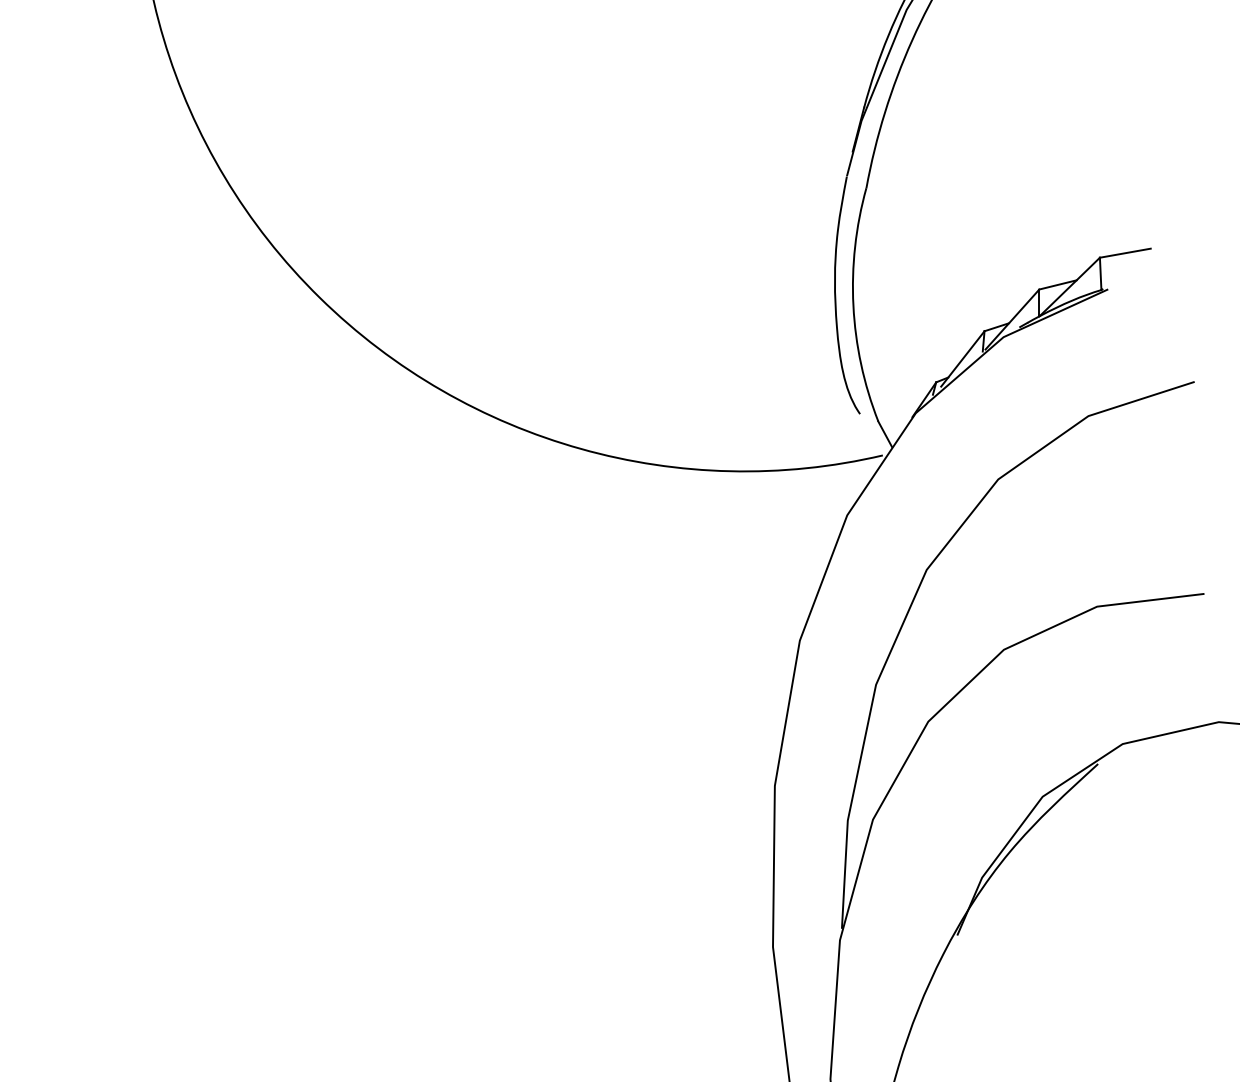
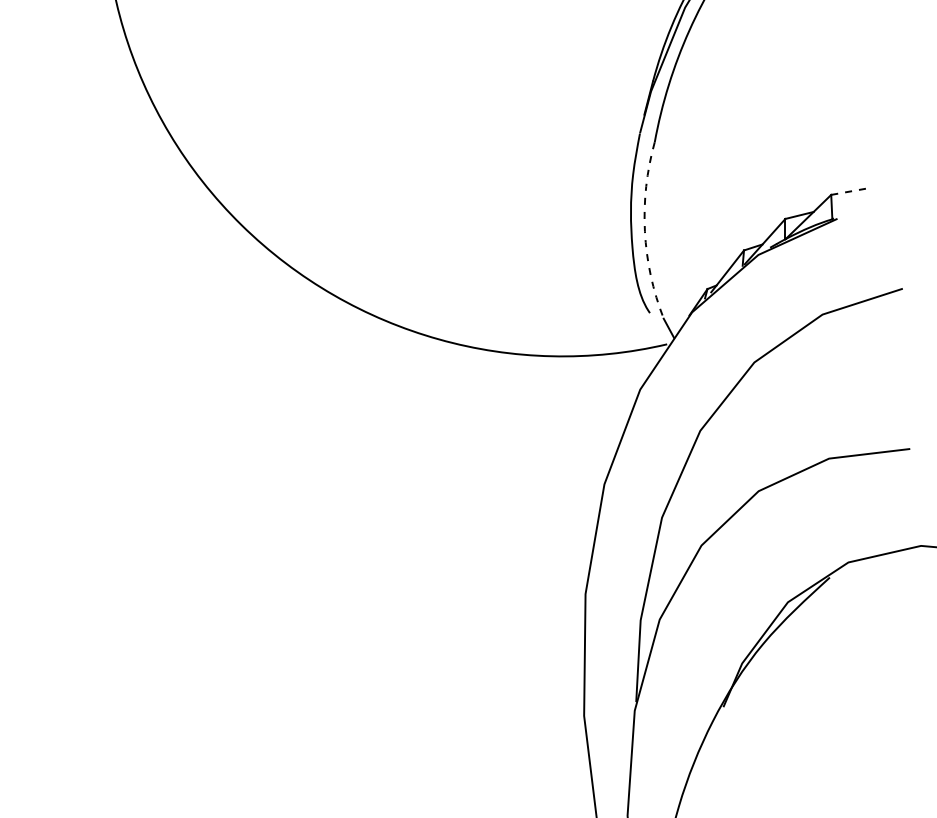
line: (1125, 253) -> (850, 191), solid -> dashed
arc: (852, 306) -> (644, 231), solid -> dashed

